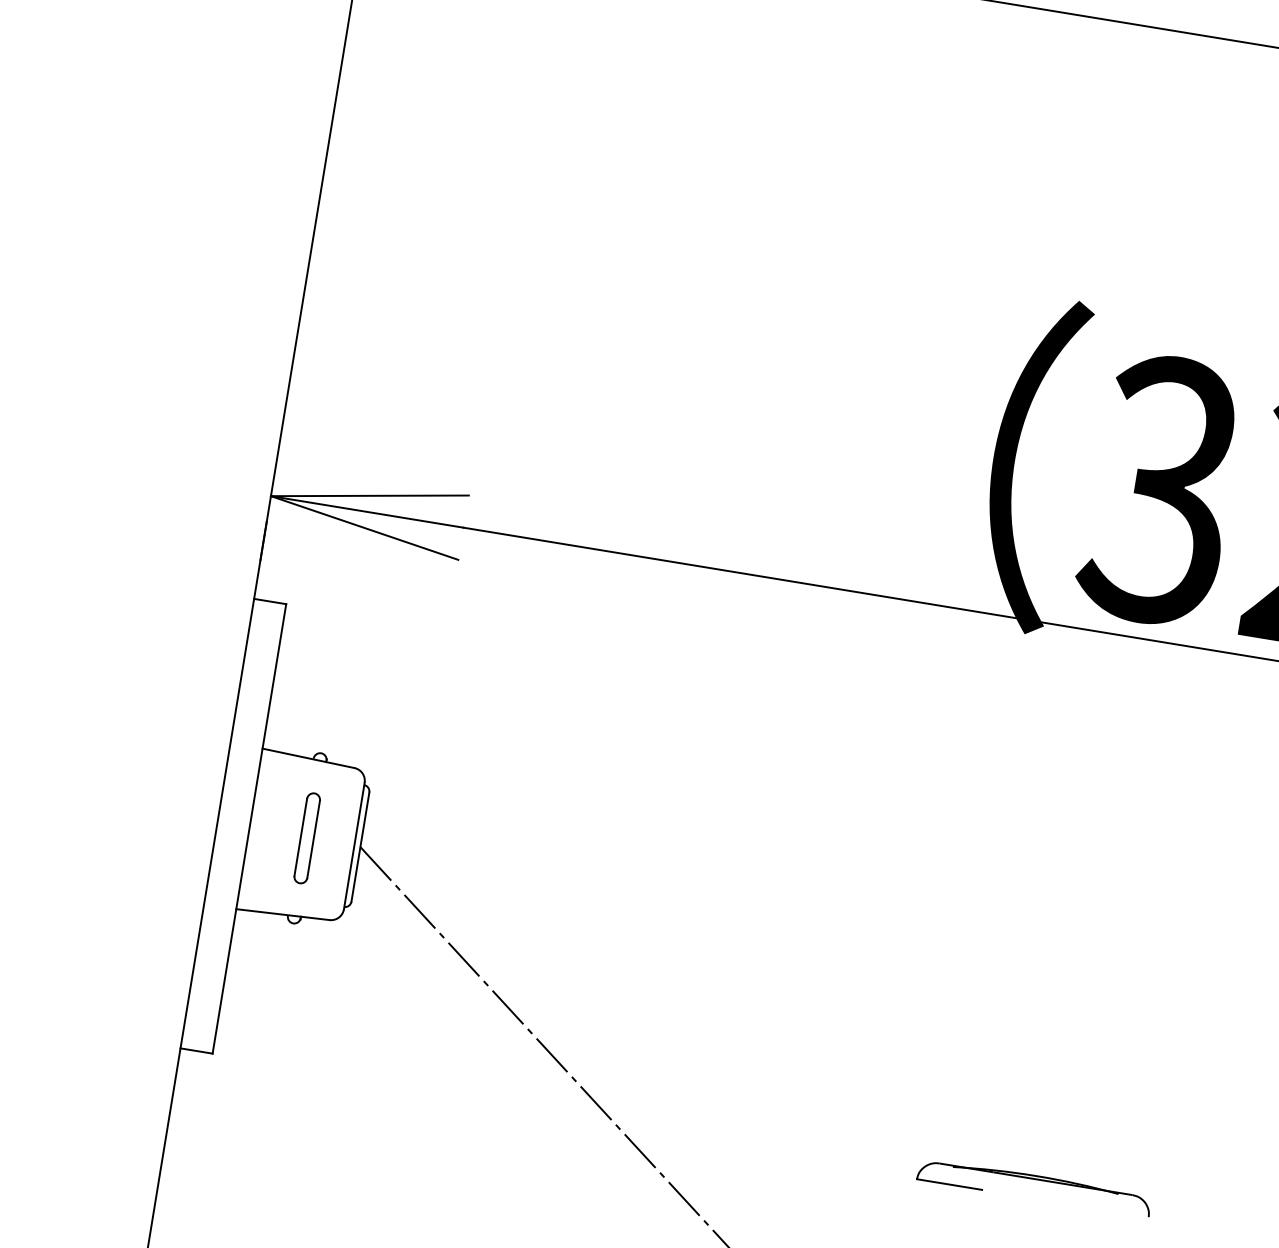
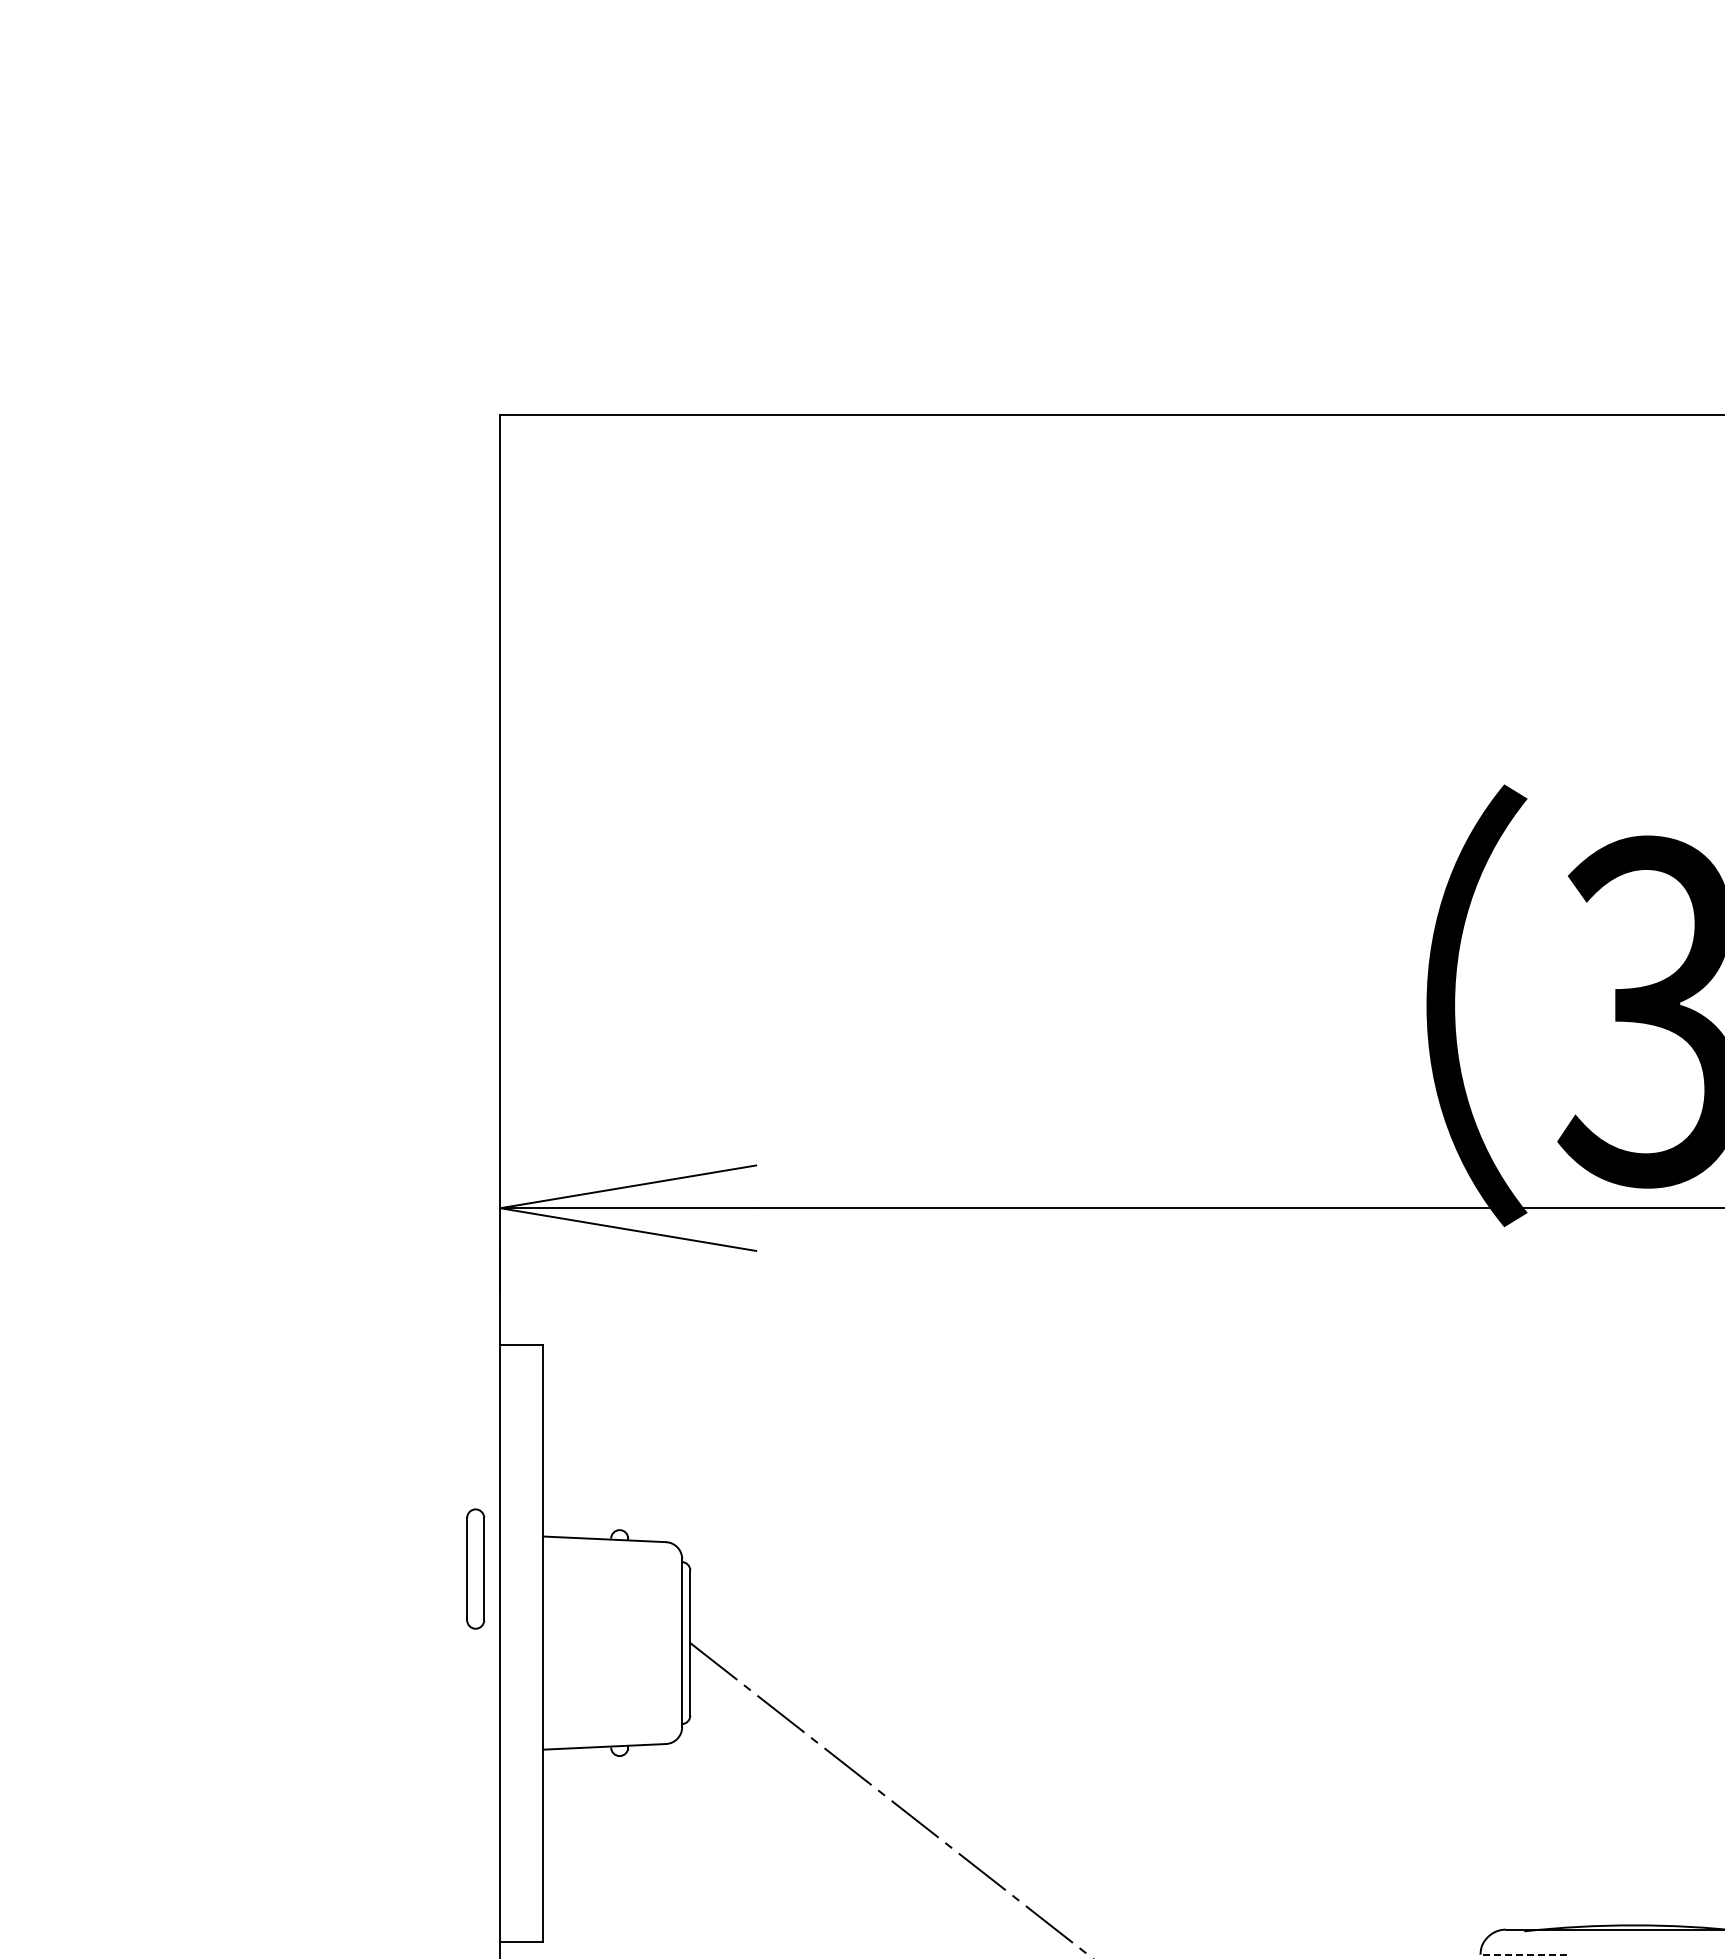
part: (307, 837) -> (475, 1568), moved
line: (949, 1184) -> (1523, 1954), solid -> dashed

